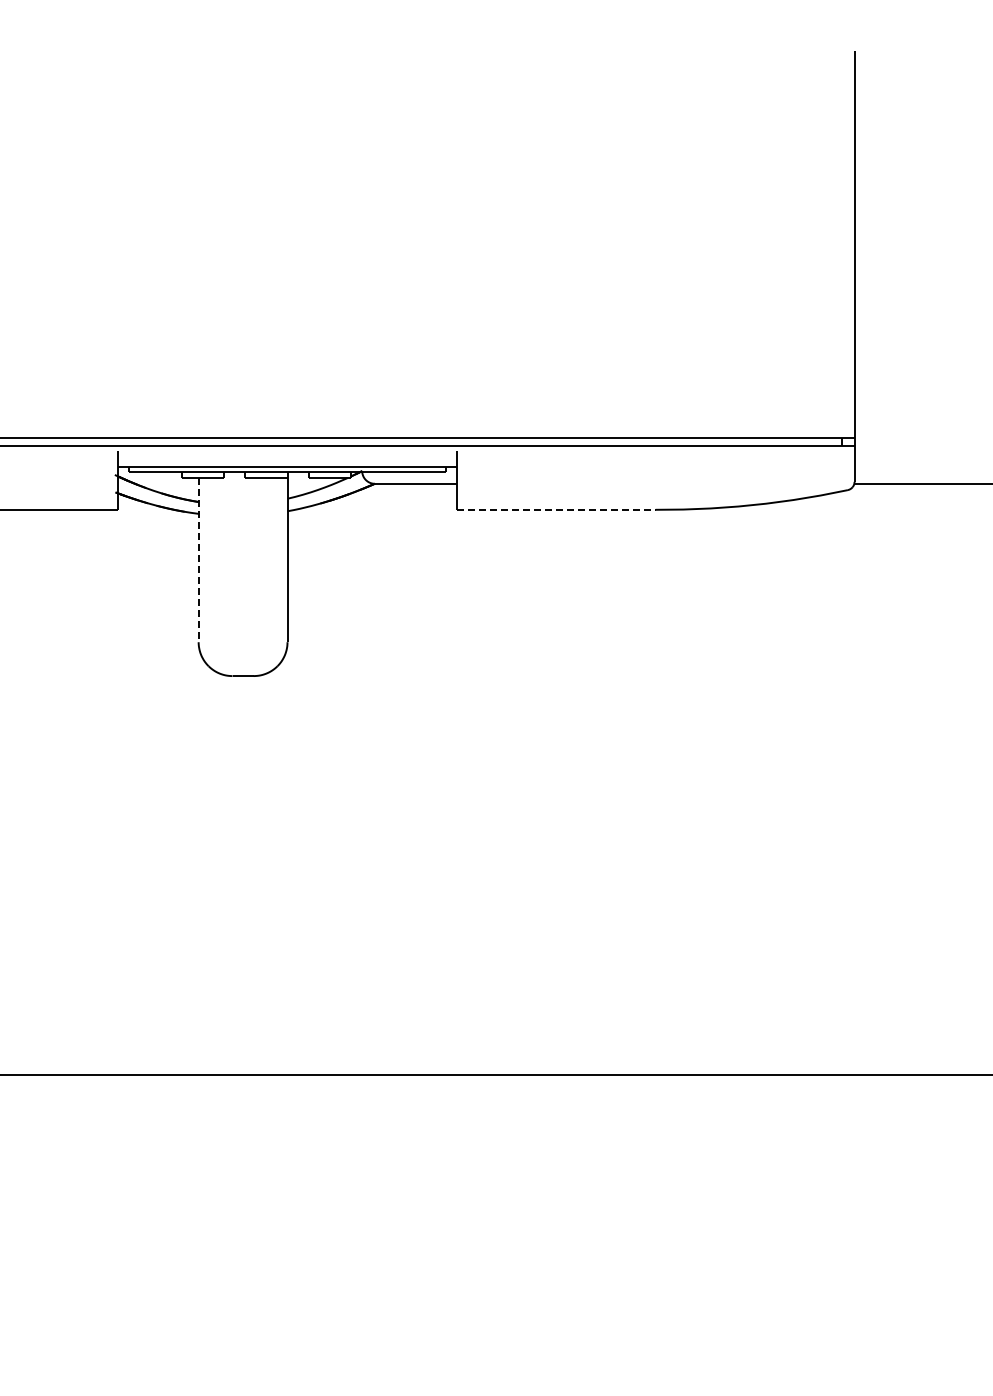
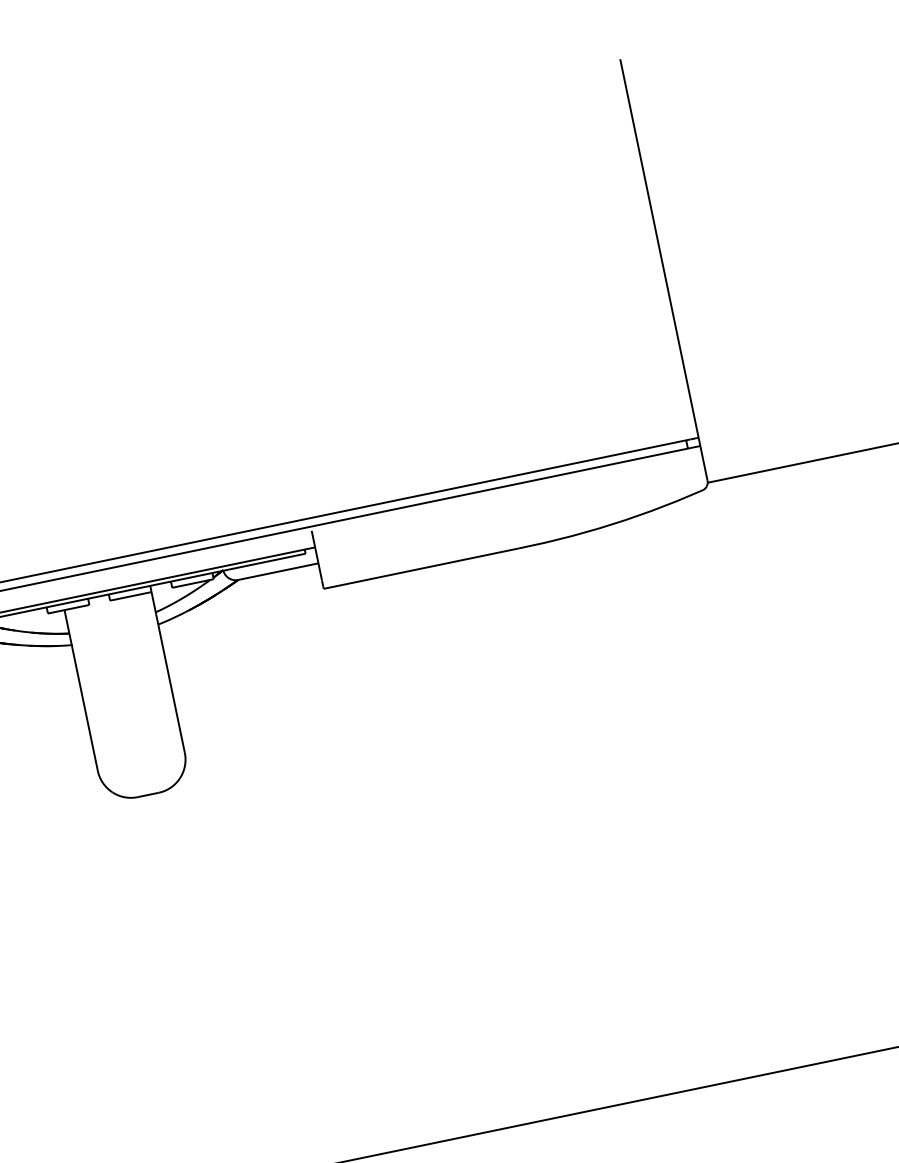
line: (556, 509) -> (421, 568), dashed -> solid
line: (198, 560) -> (81, 690), dashed -> solid

